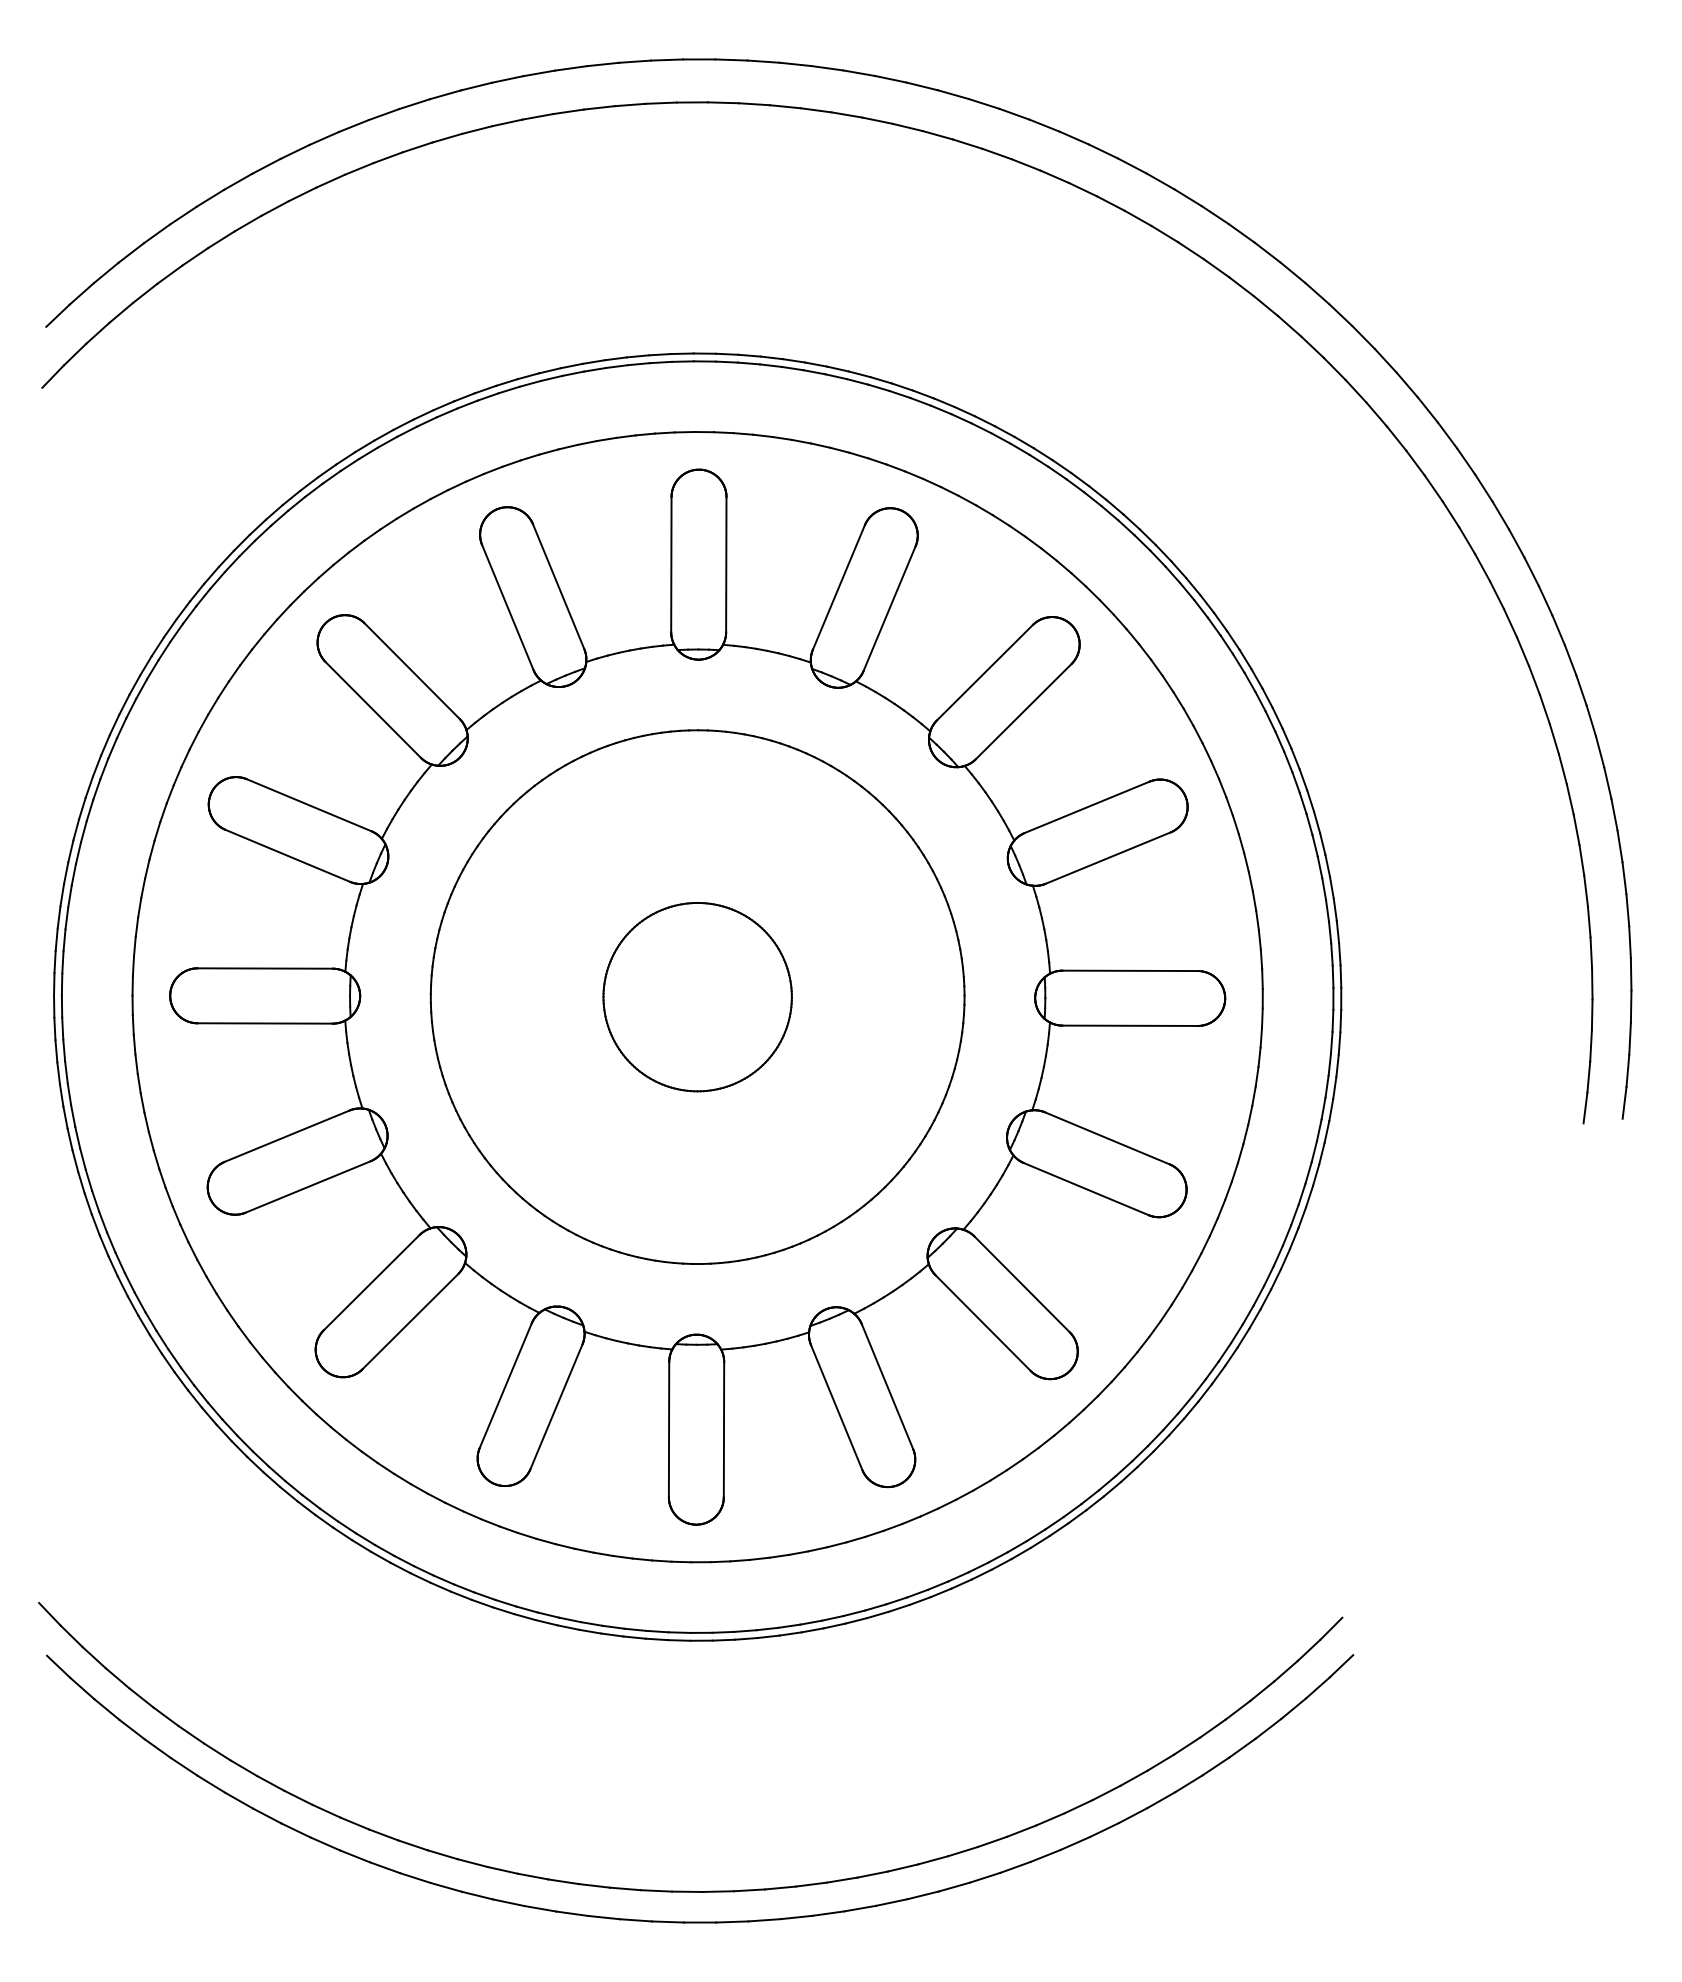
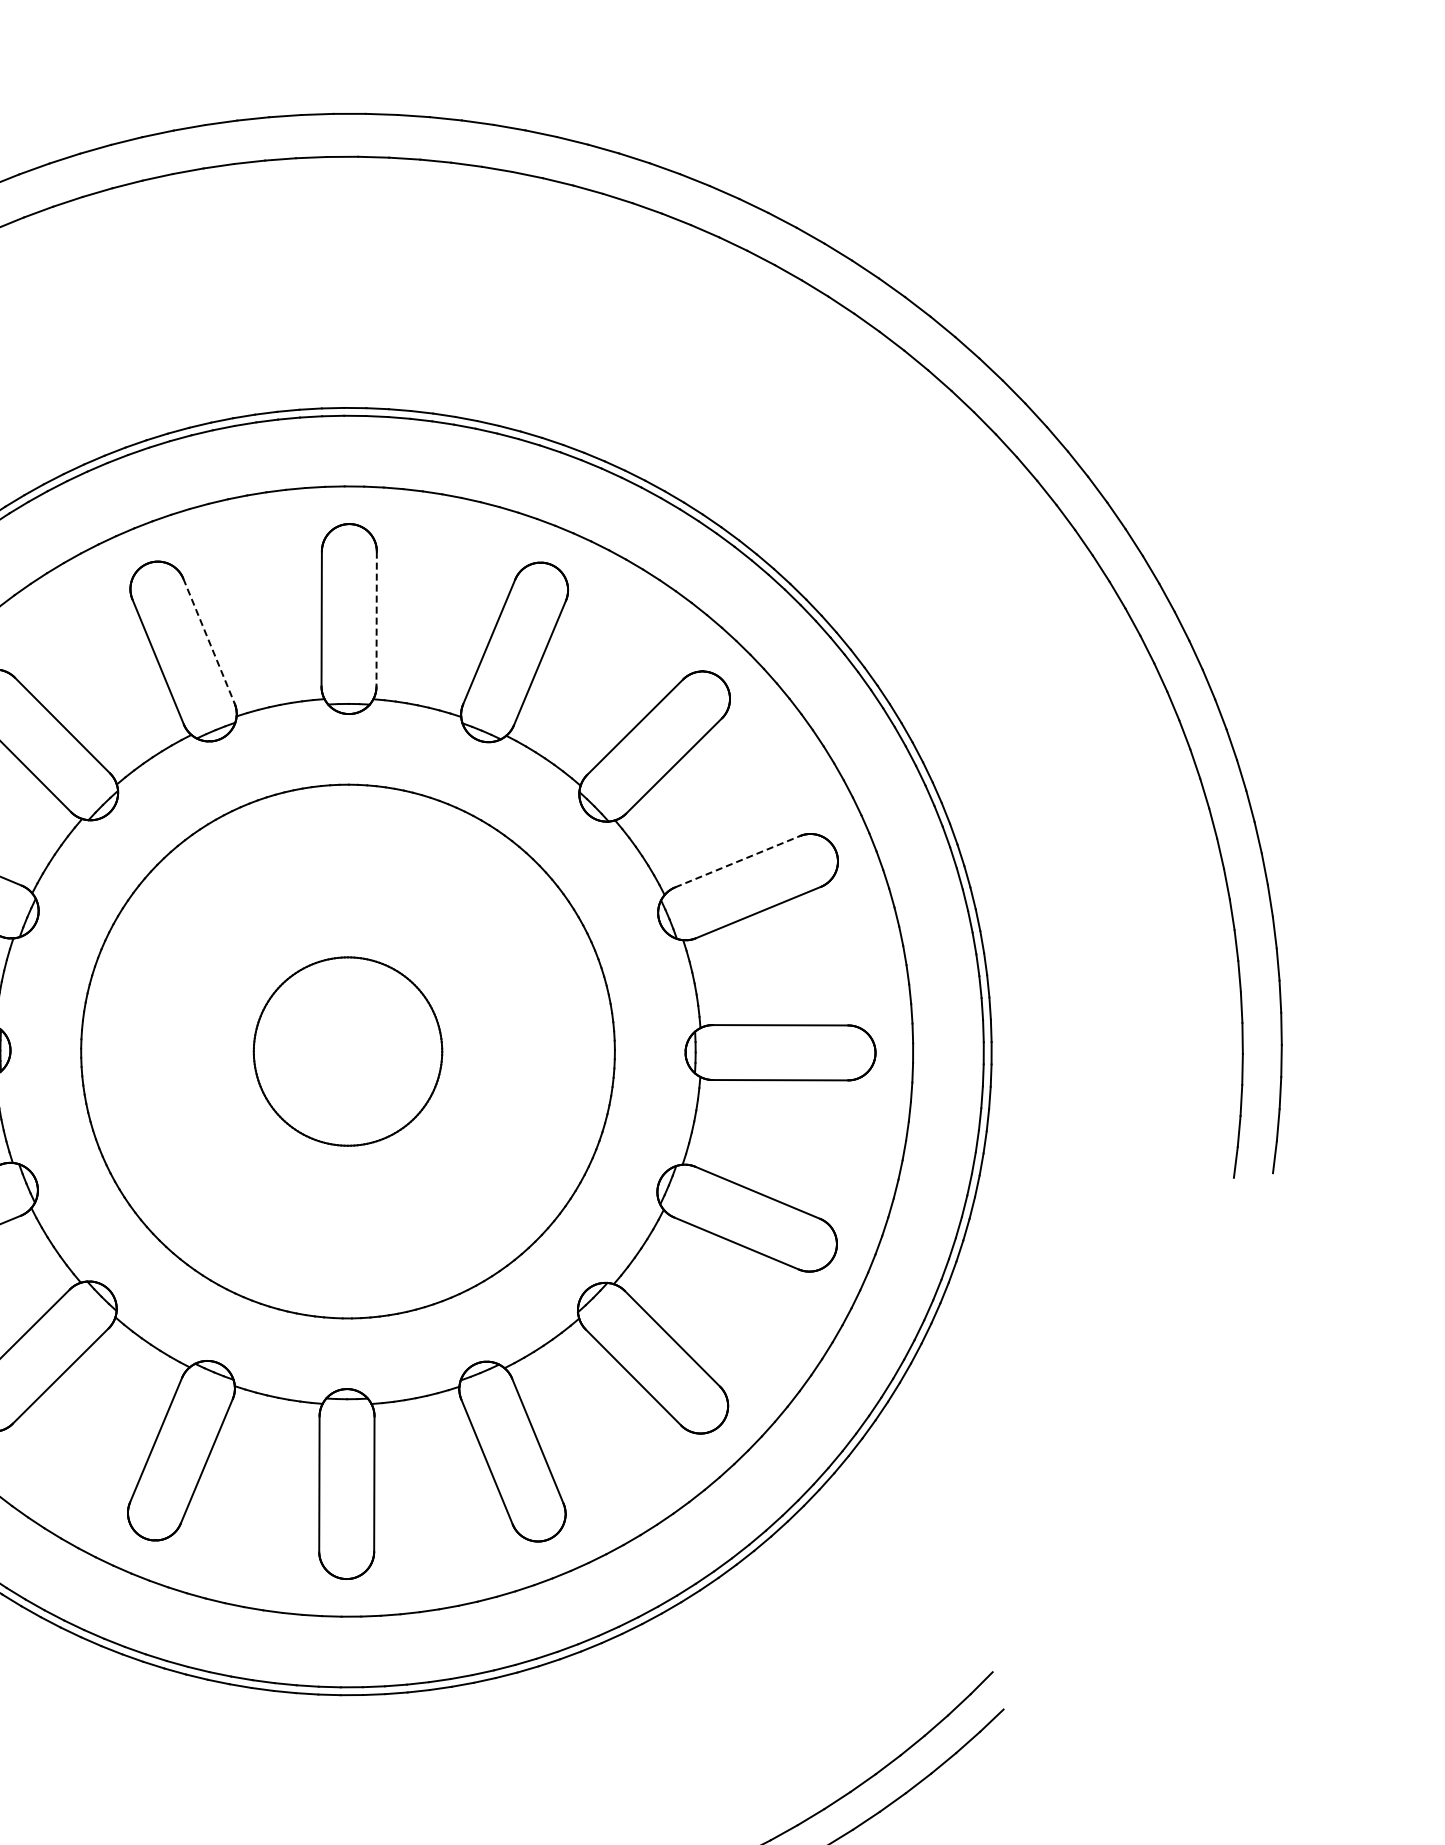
line: (726, 564) -> (376, 618), solid -> dashed
line: (558, 586) -> (208, 640), solid -> dashed
line: (1087, 807) -> (737, 861), solid -> dashed

